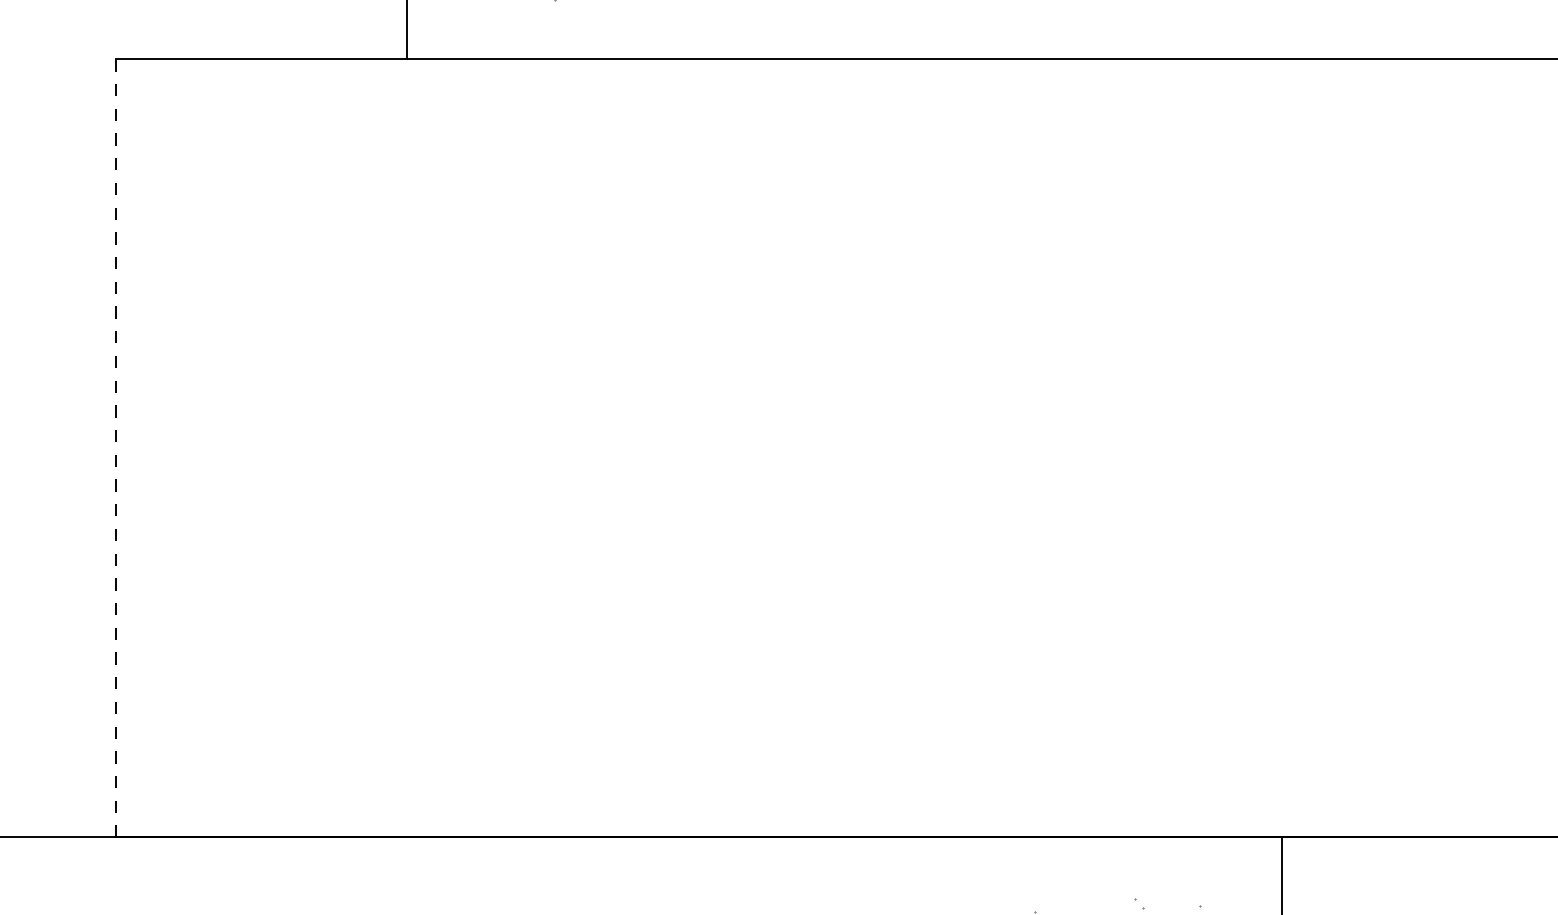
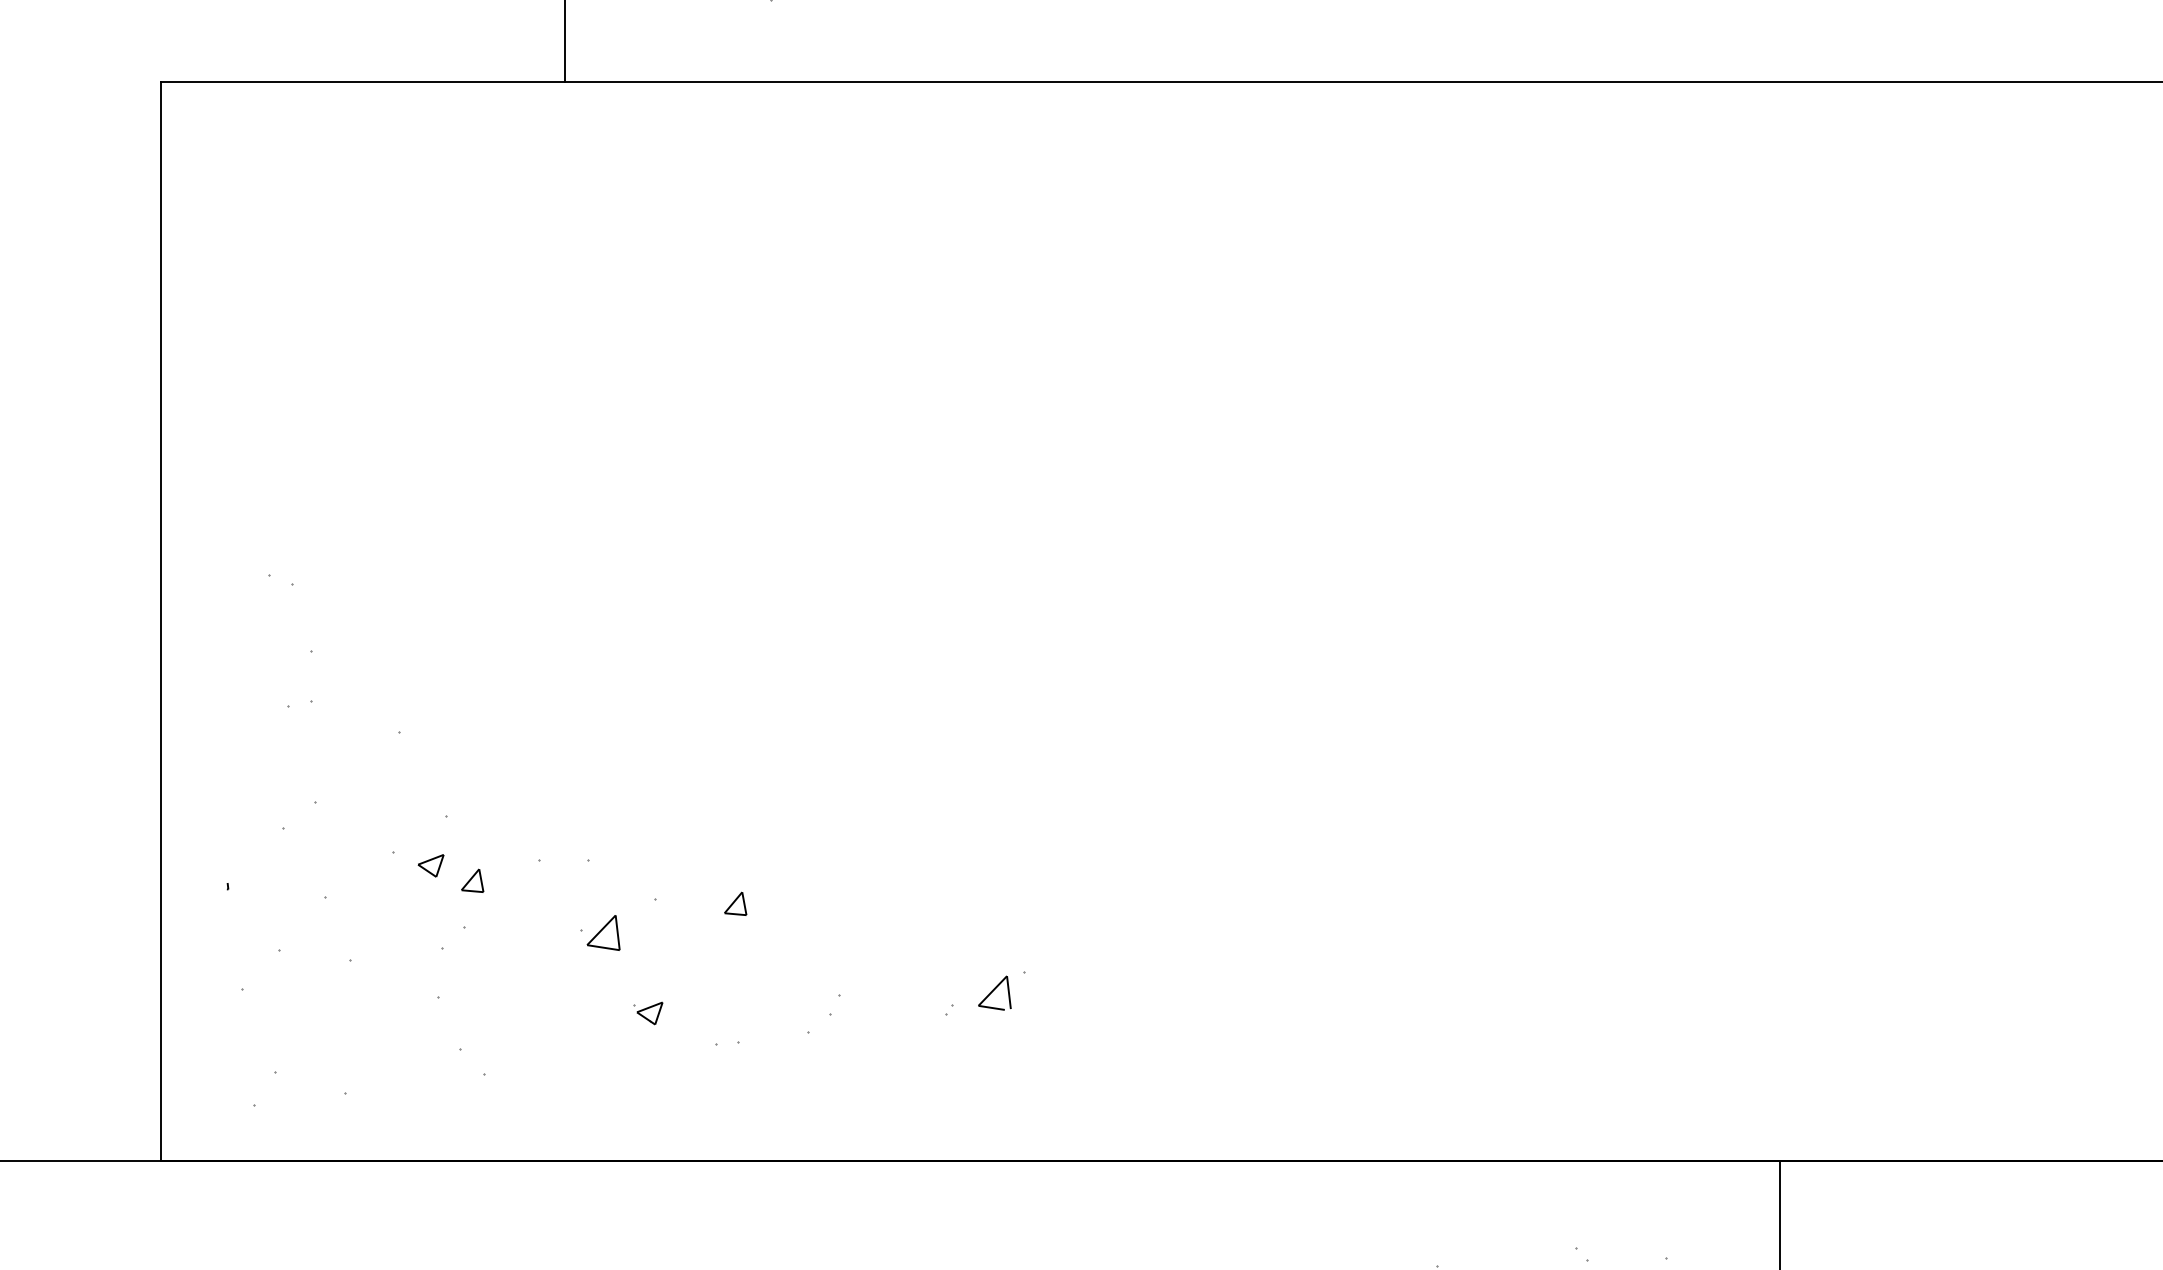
line: (115, 447) -> (160, 621), dashed -> solid
hatch: (449, 604) -> (624, 839), added

